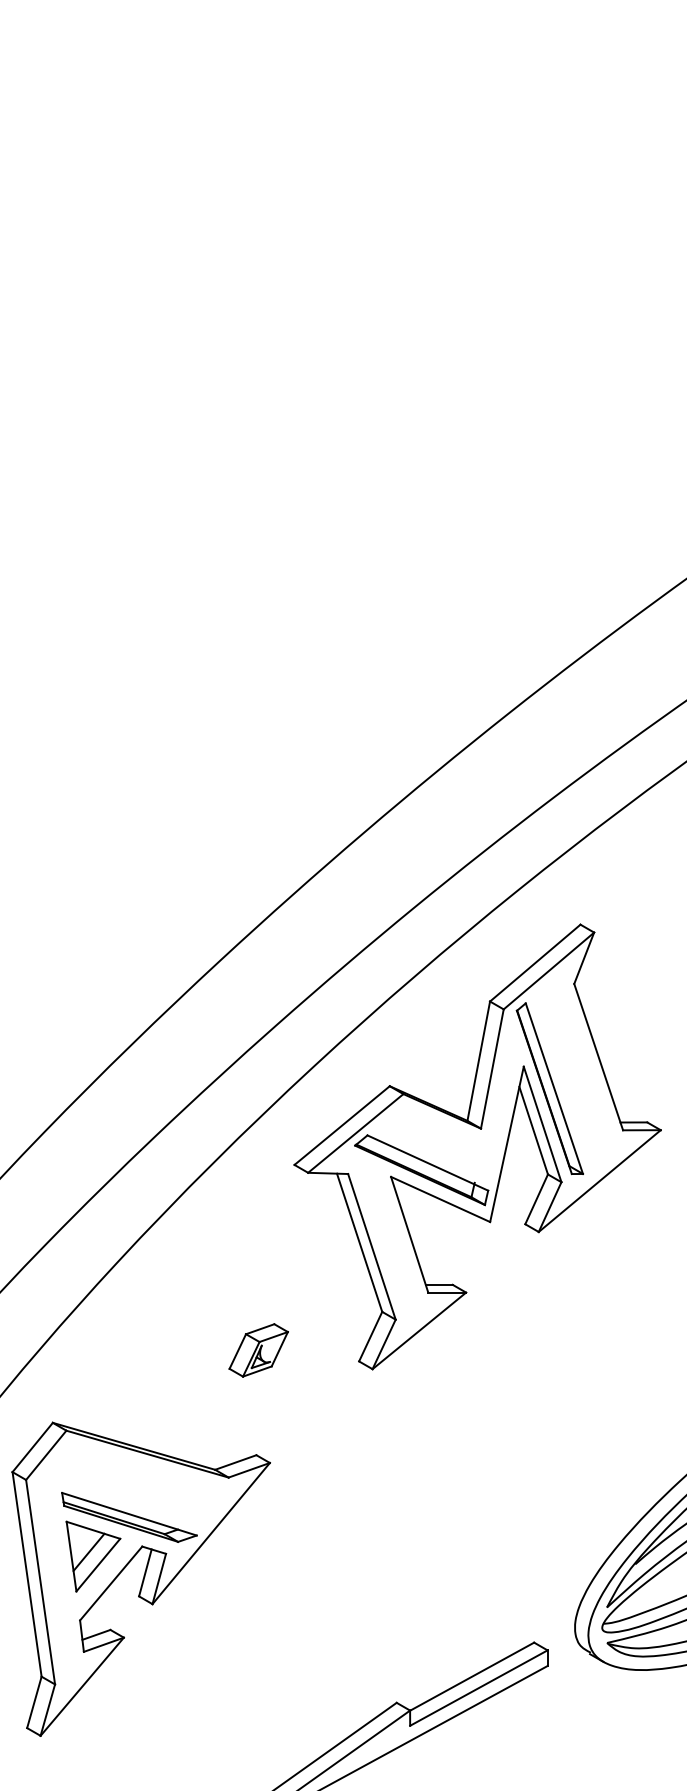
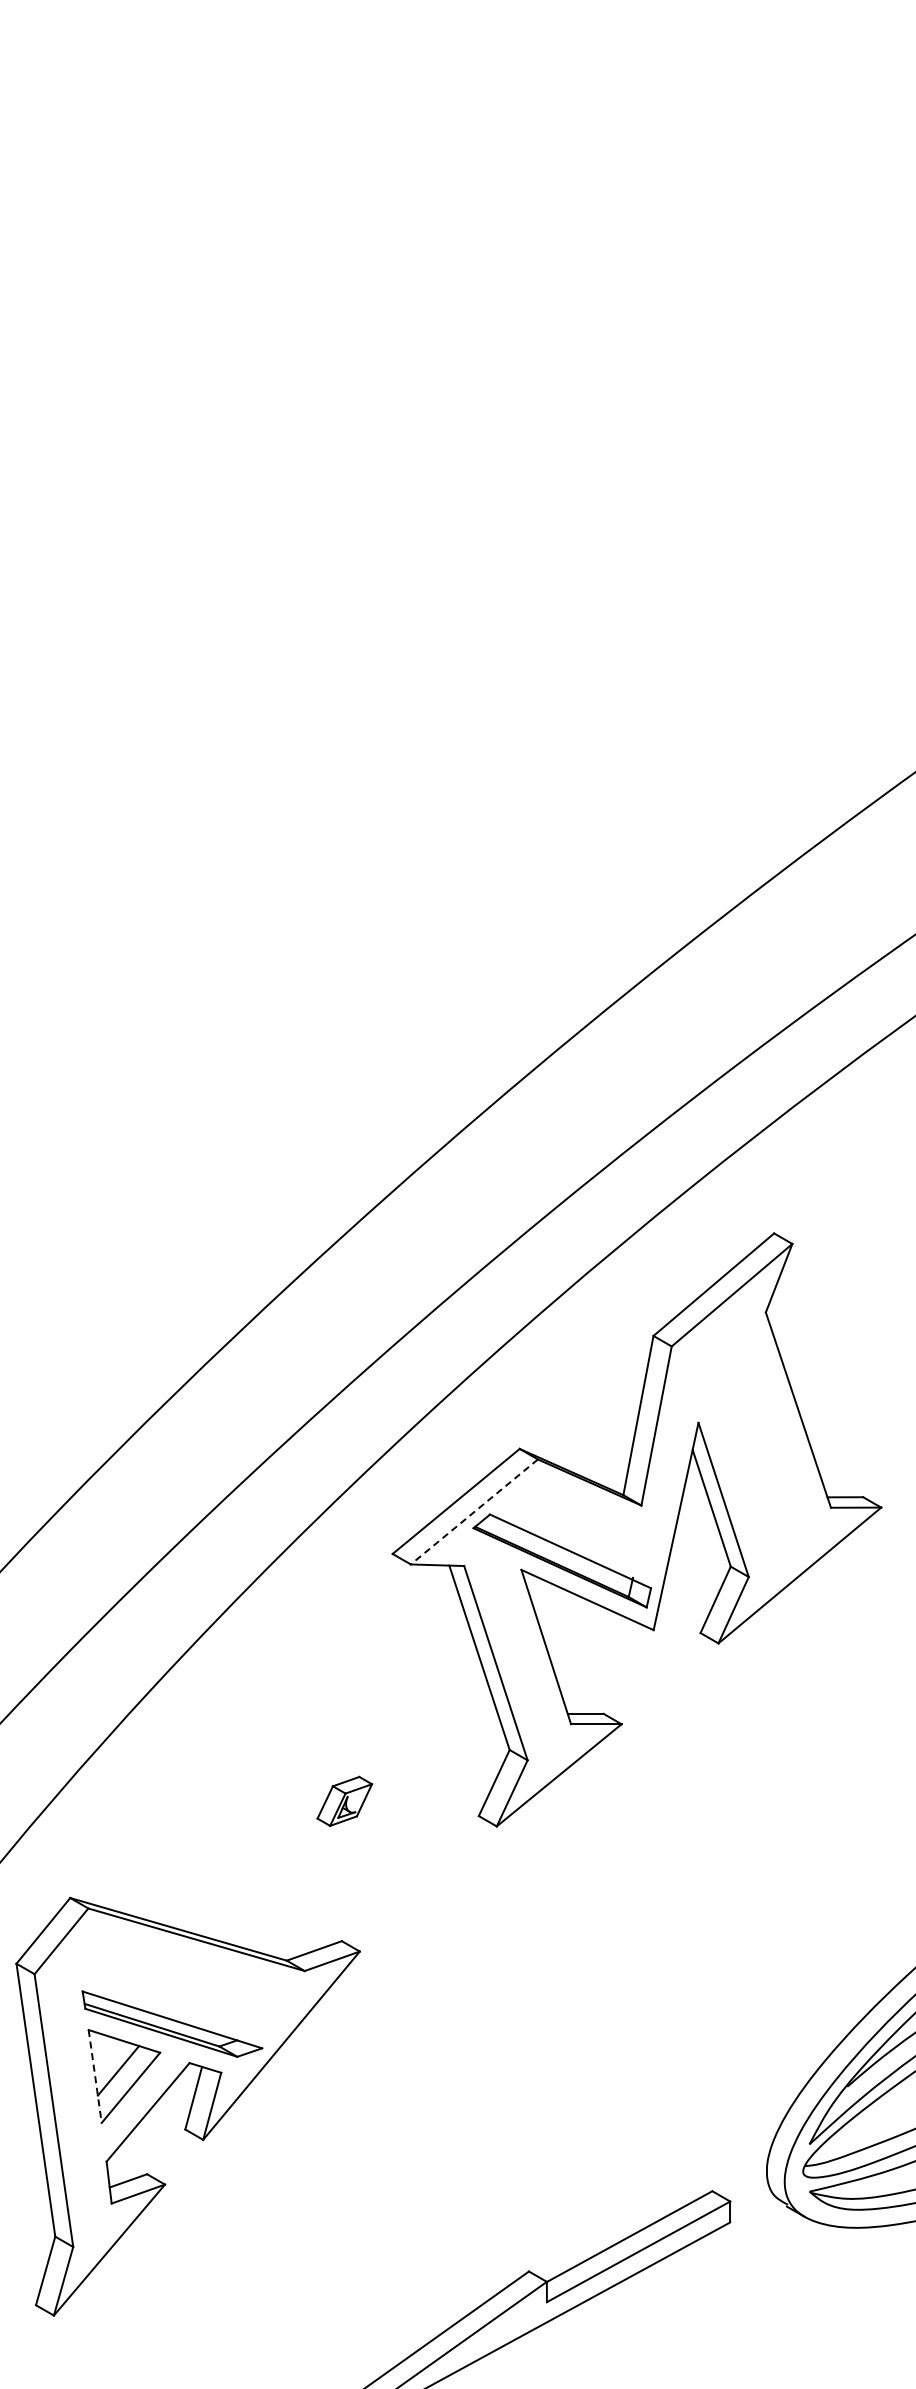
part: (550, 1088) -> (733, 1452), removed
line: (355, 1133) -> (474, 1512), solid -> dashed
part: (258, 1350) -> (344, 1801), size x0.7
line: (71, 1556) -> (95, 2076), solid -> dashed

